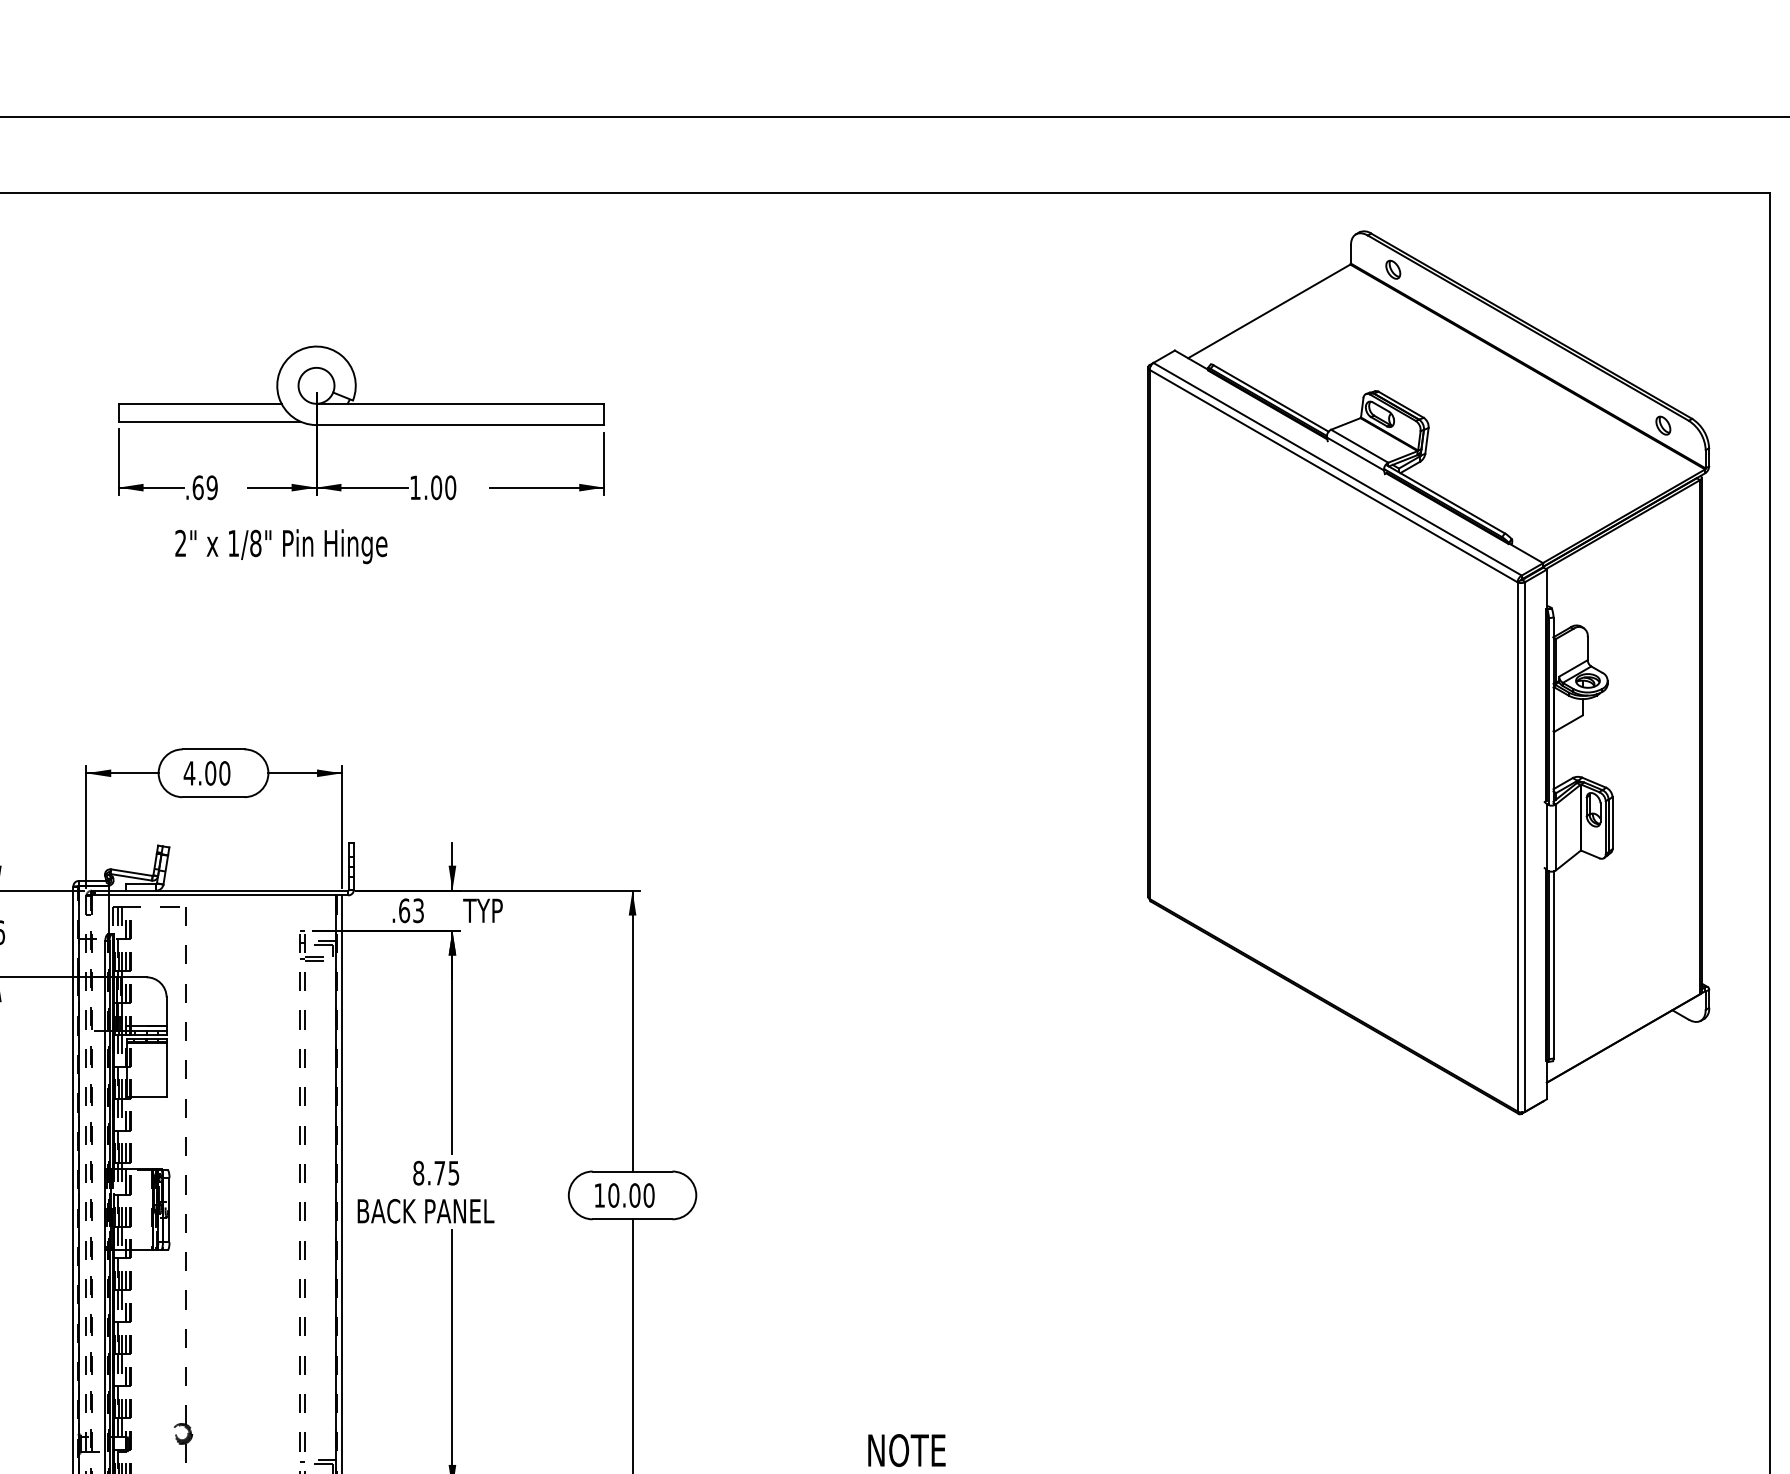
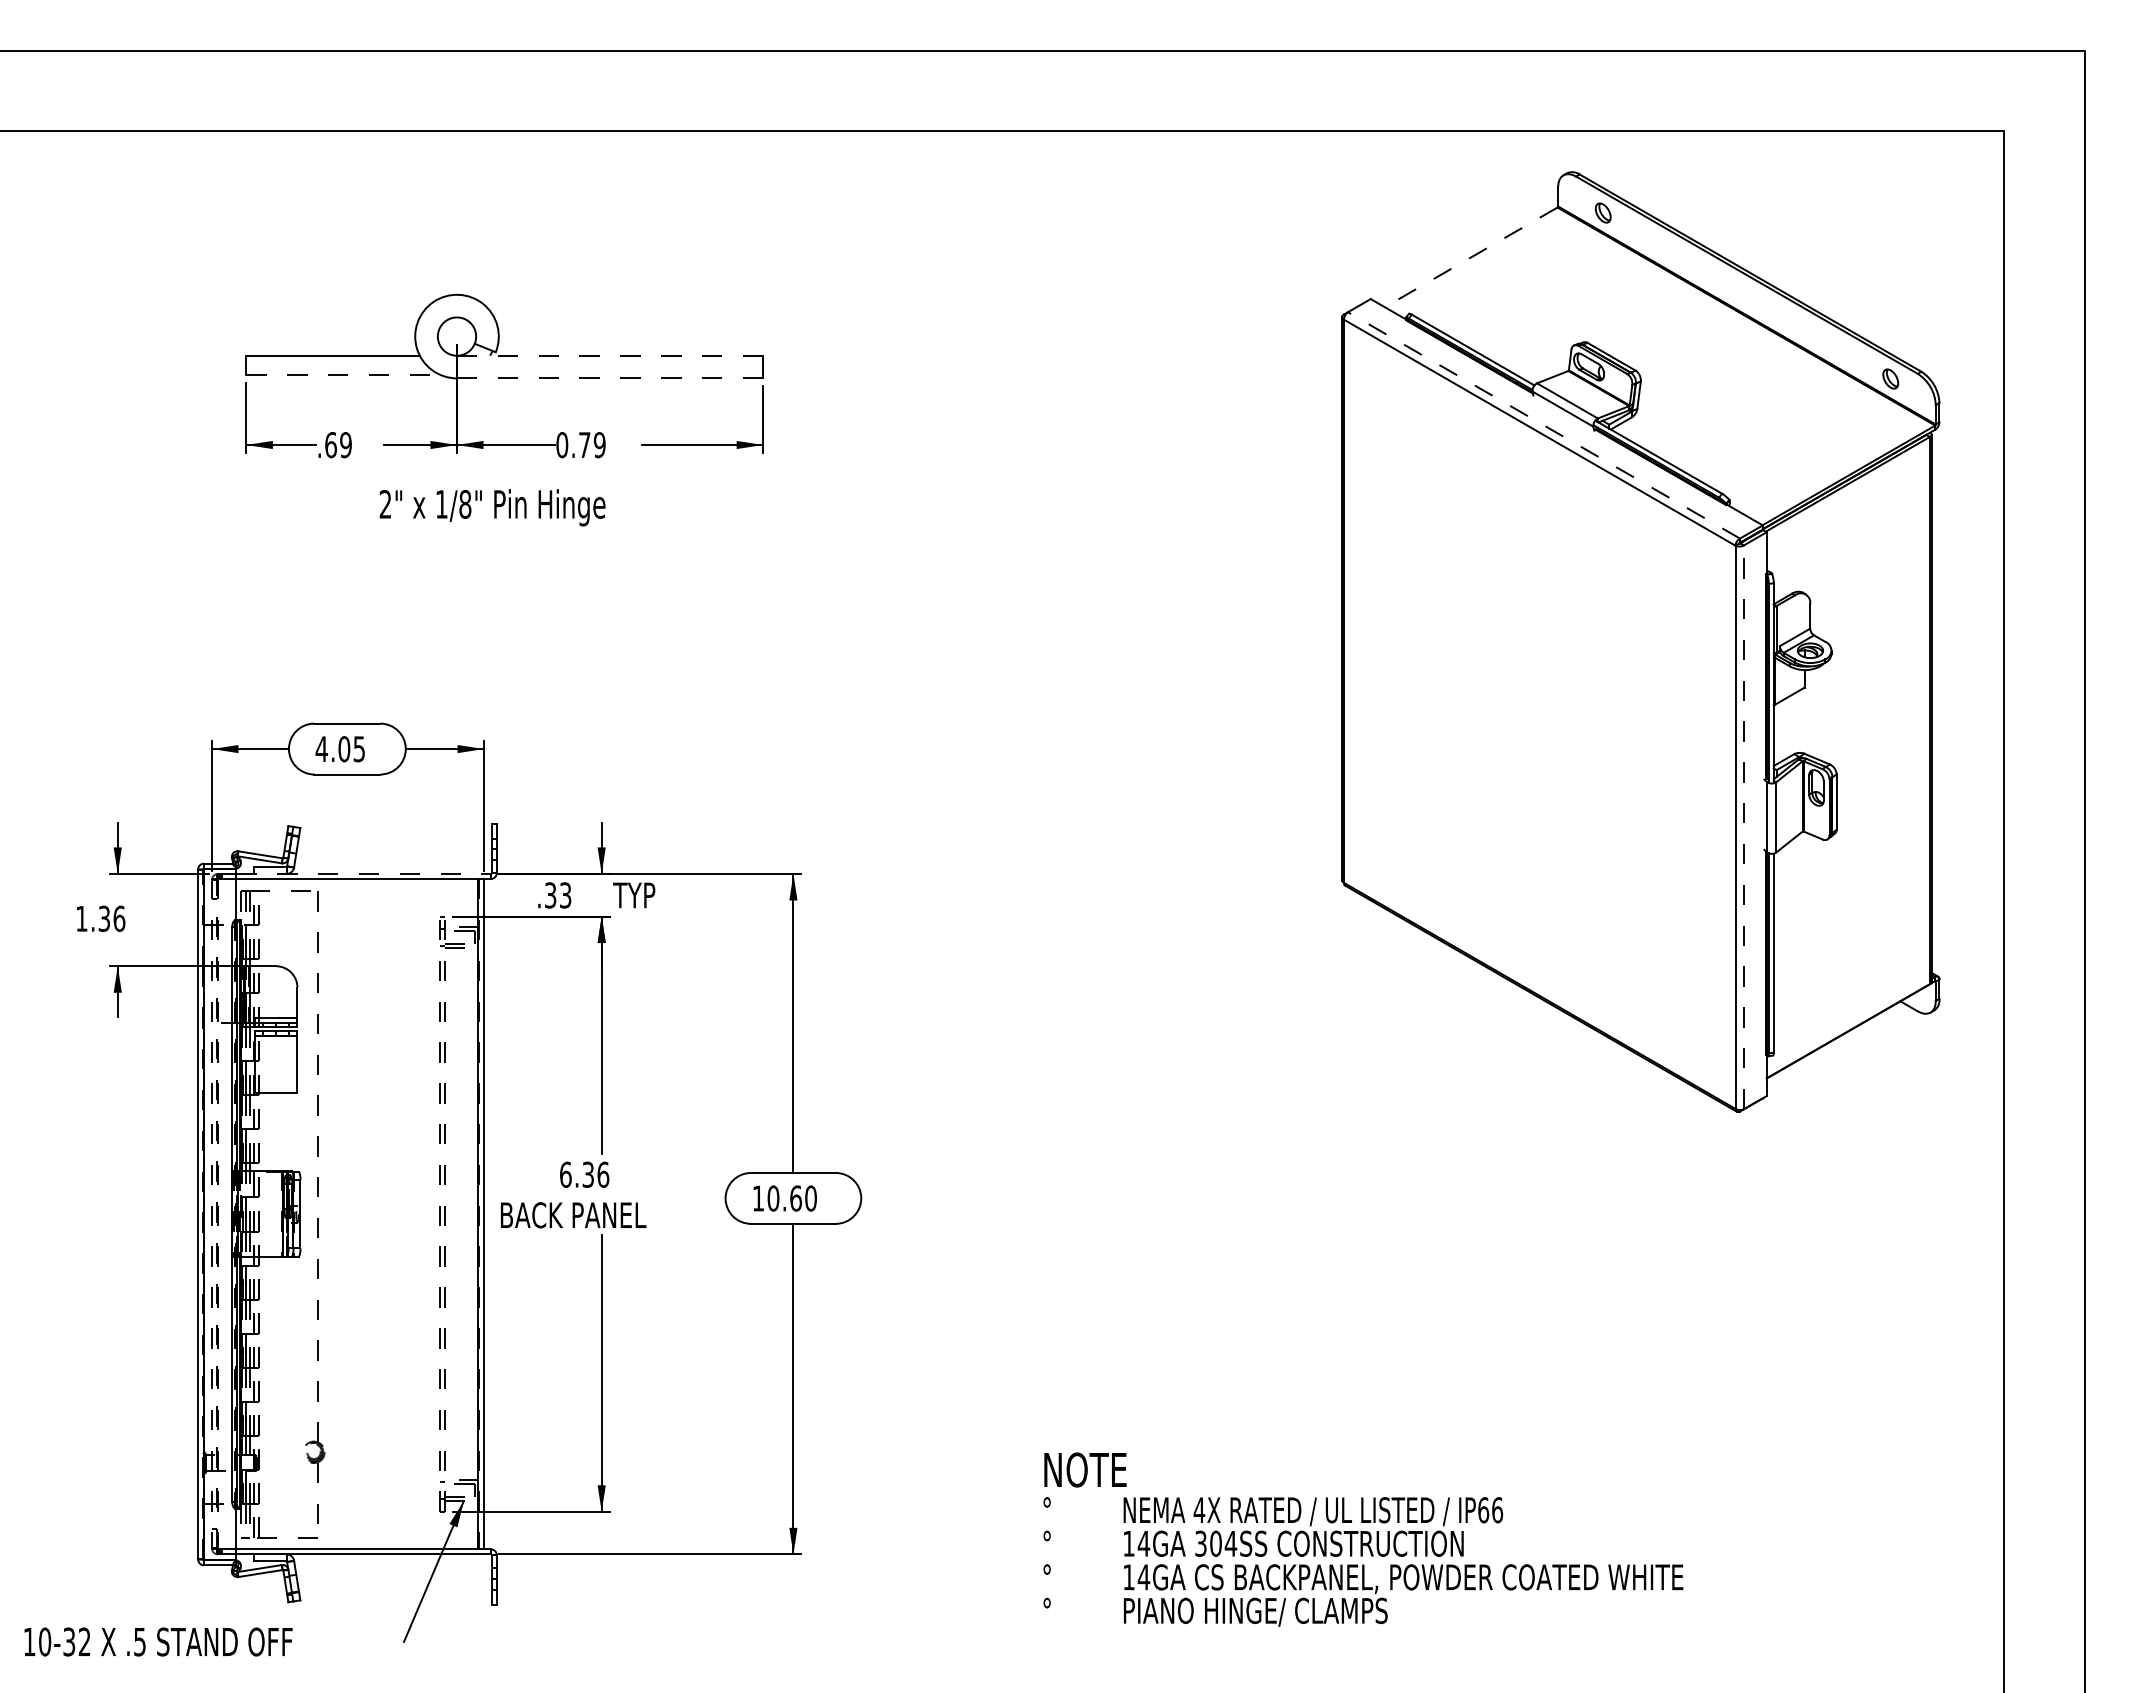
line: (1269, 311) -> (1471, 257), solid -> dashed
line: (460, 403) -> (610, 355), solid -> dashed
line: (209, 421) -> (343, 374), solid -> dashed
line: (460, 425) -> (610, 378), solid -> dashed
line: (1337, 469) -> (1543, 425), solid -> dashed
text: (432, 488) -> (580, 445), 1.00 -> 0.79
text: (281, 546) -> (492, 507), moved
text: (224, 773) -> (359, 749), 4.00 -> 4.05
line: (1525, 846) -> (1743, 827), solid -> dashed
line: (229, 890) -> (364, 873), solid -> dashed
text: (404, 910) -> (550, 895), .63 -> .33
text: (436, 1172) -> (584, 1174), 8.75 -> 6.36
text: (634, 1195) -> (795, 1198), 10.00 -> 10.60

